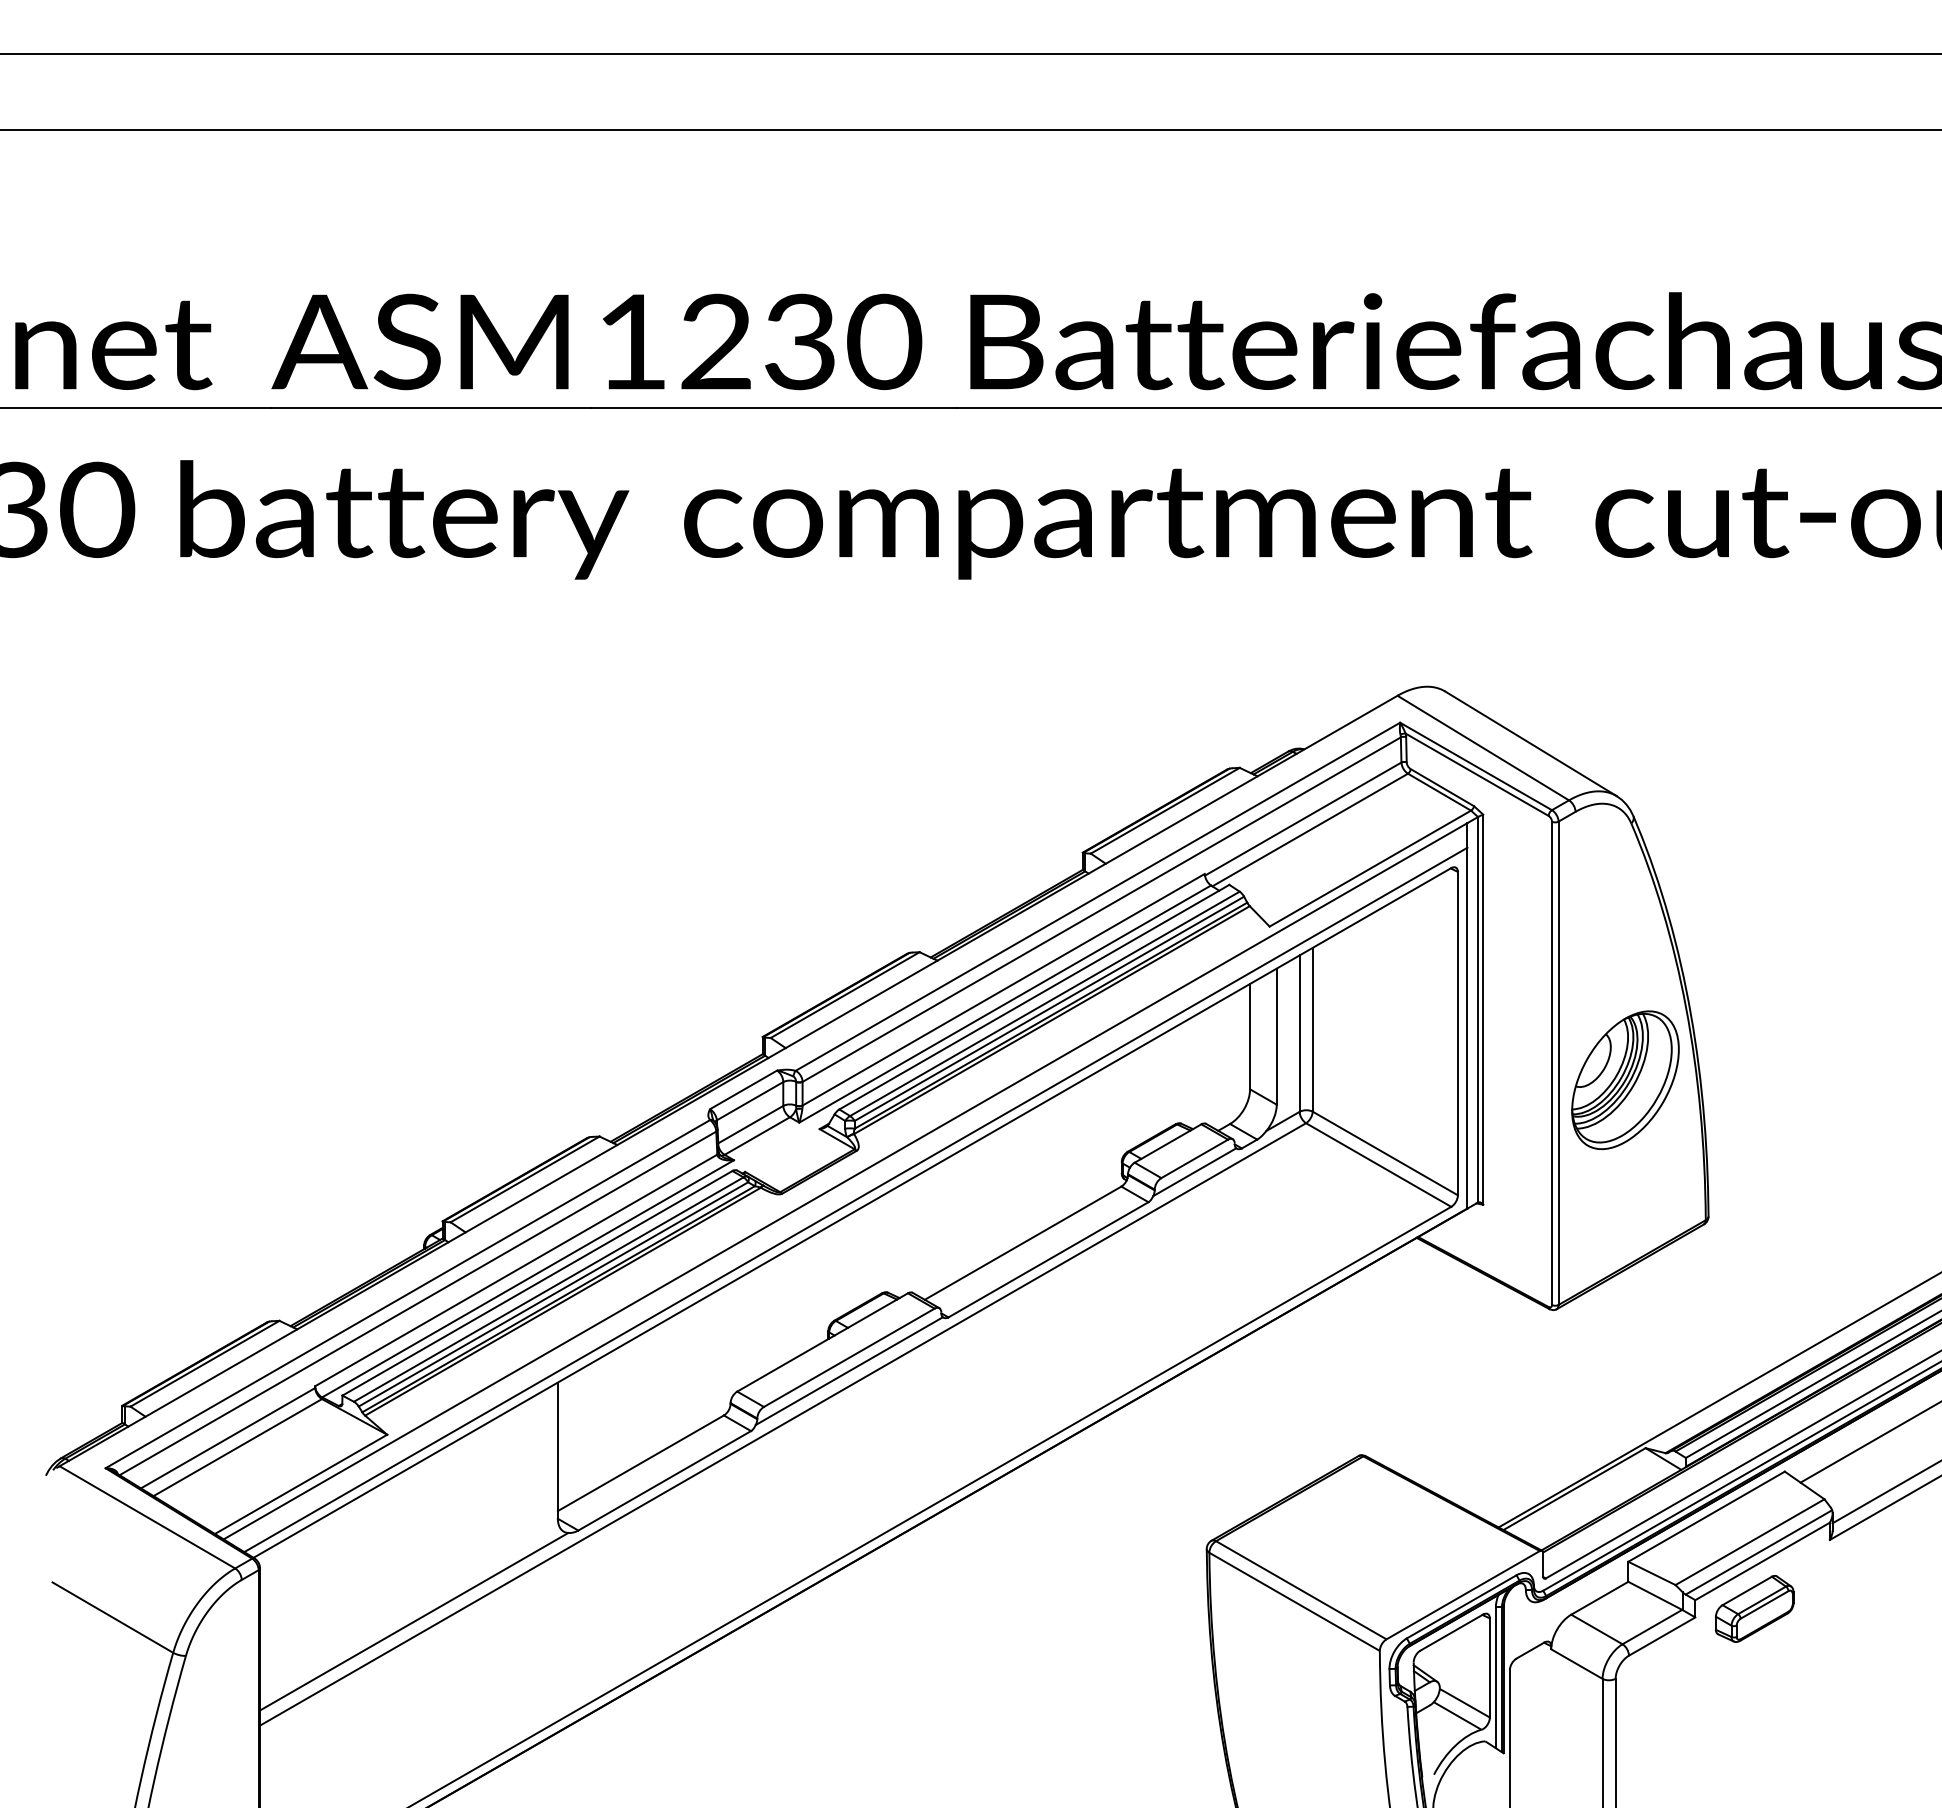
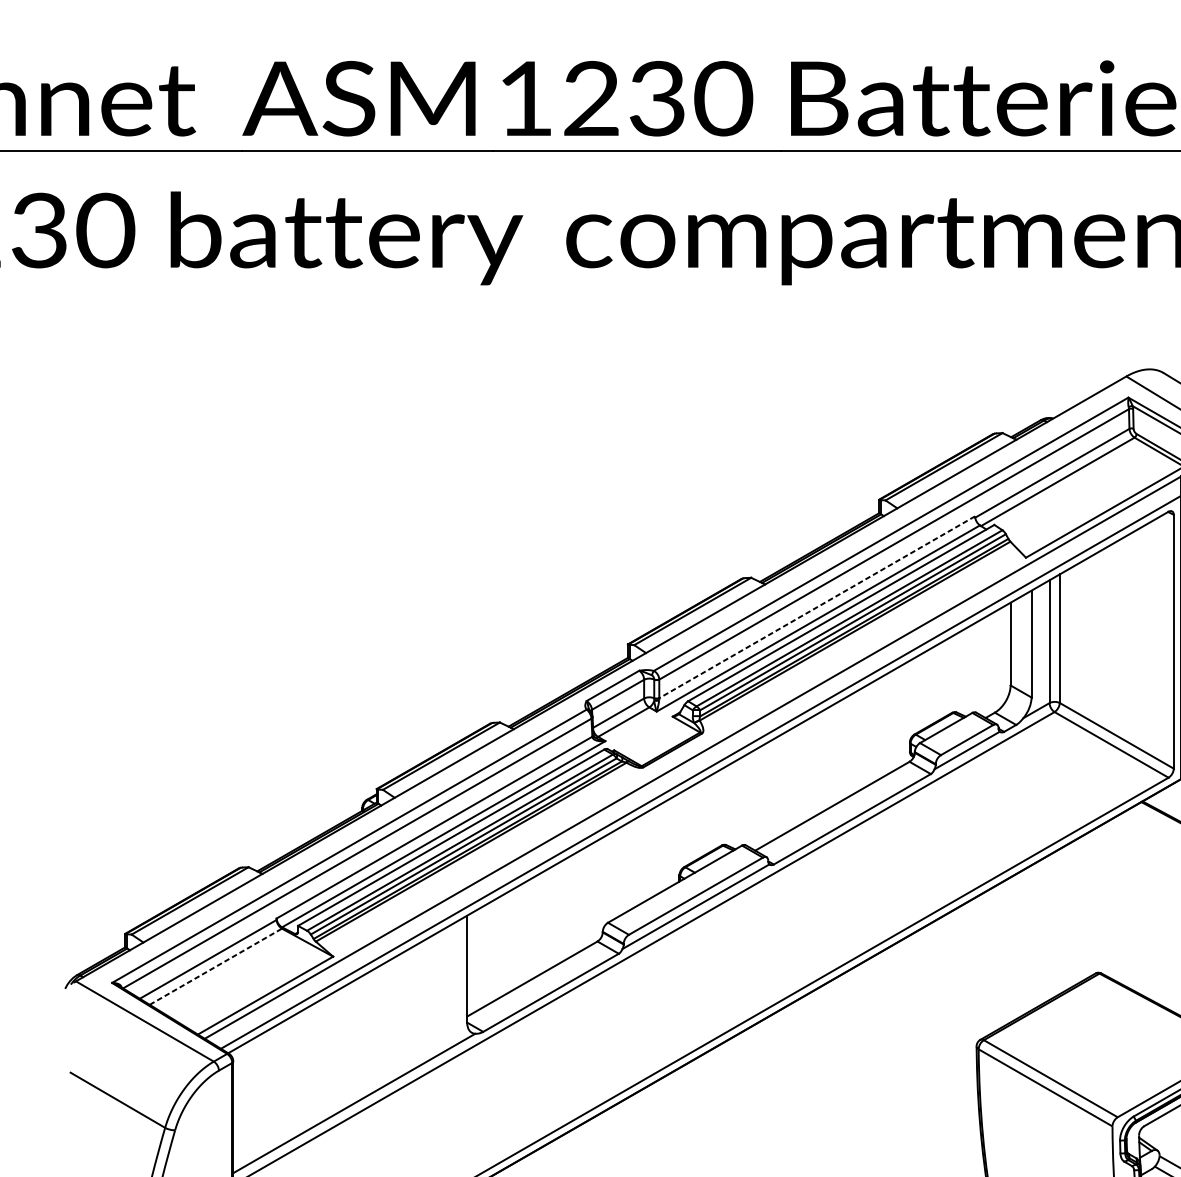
line: (1003, 990) -> (817, 607), solid -> dashed
line: (238, 1447) -> (216, 966), solid -> dashed

